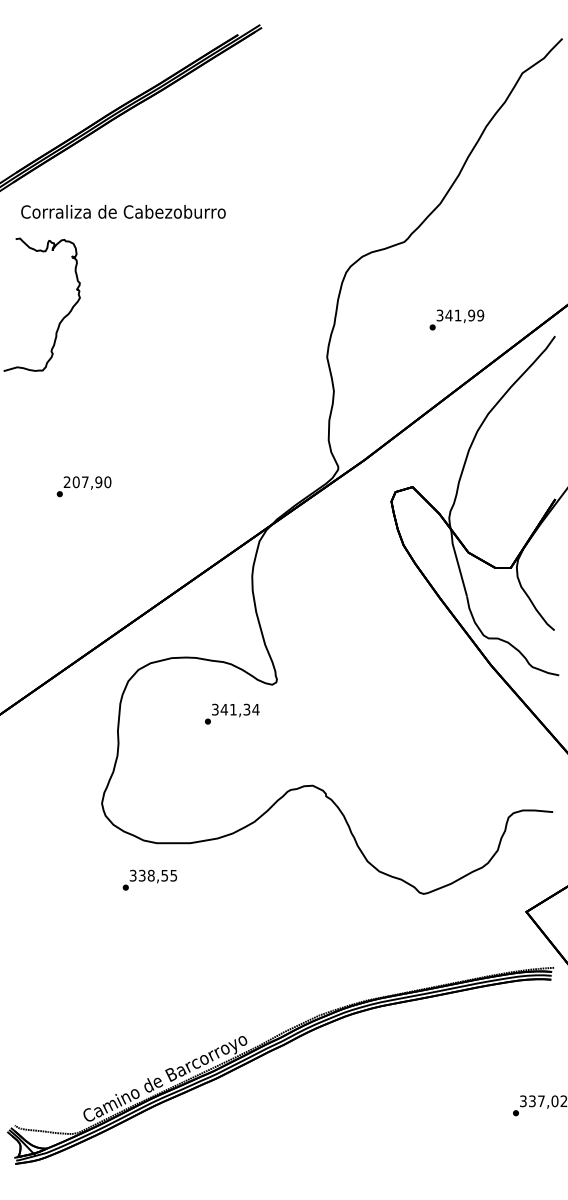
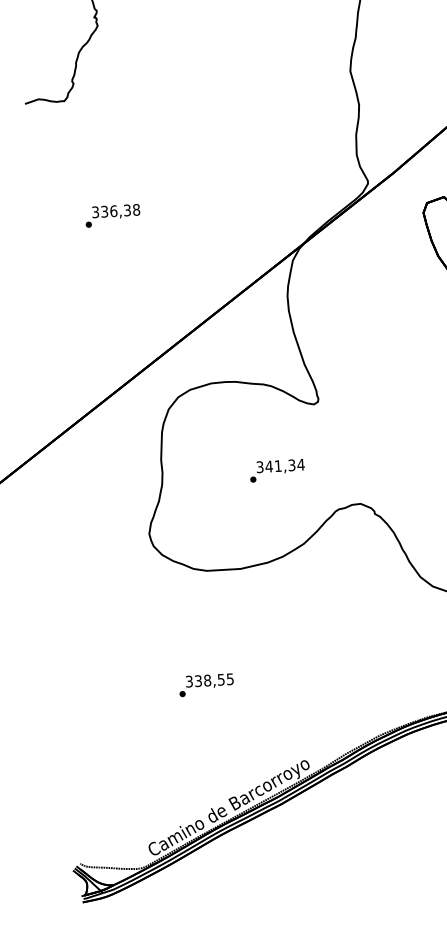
text: (87, 482) -> (116, 211), 207,90 -> 336,38
text: (232, 713) -> (277, 470), moved
text: (149, 879) -> (206, 684), moved

